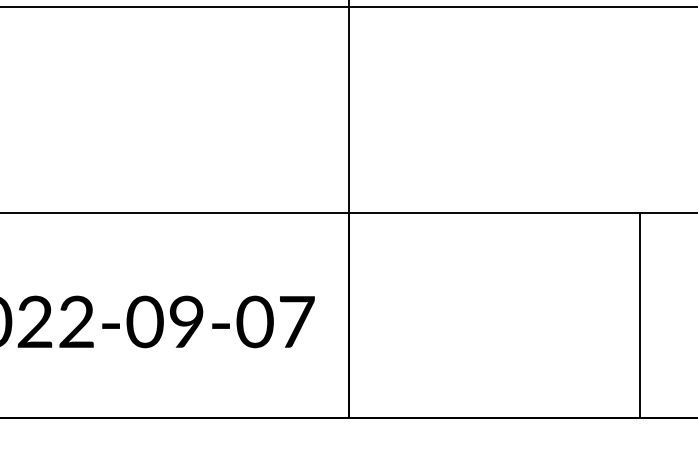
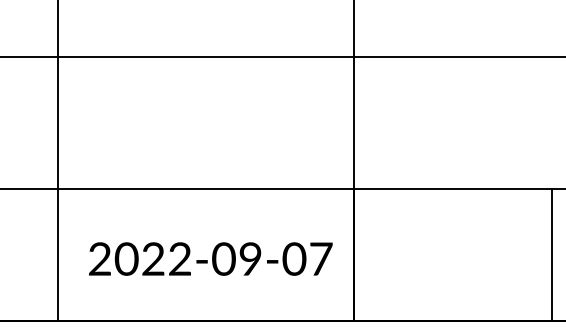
line: (640, 314) -> (552, 254), moved

